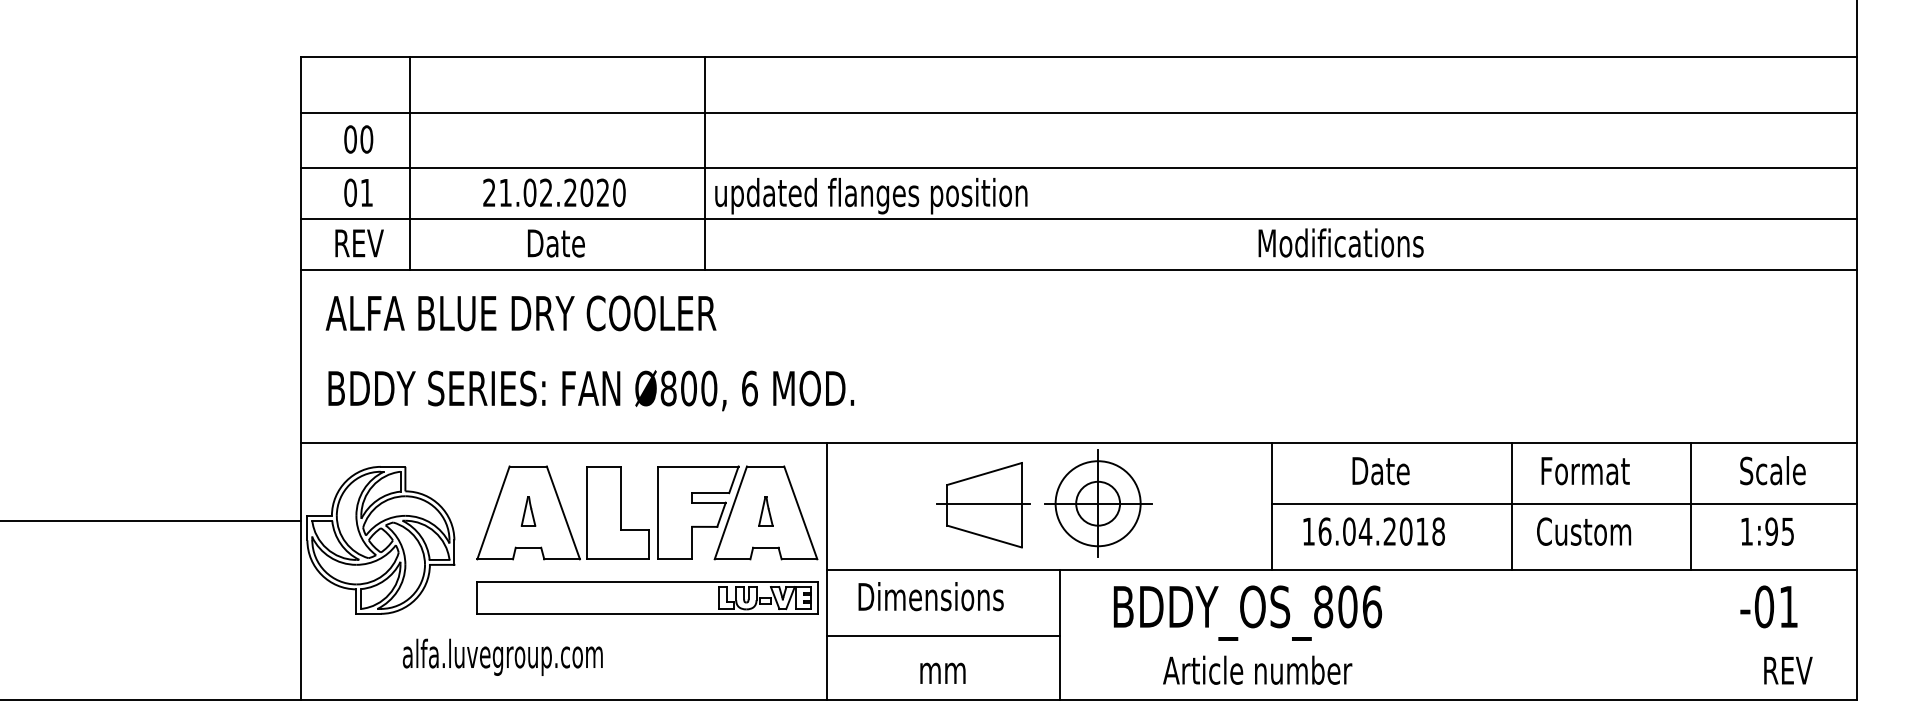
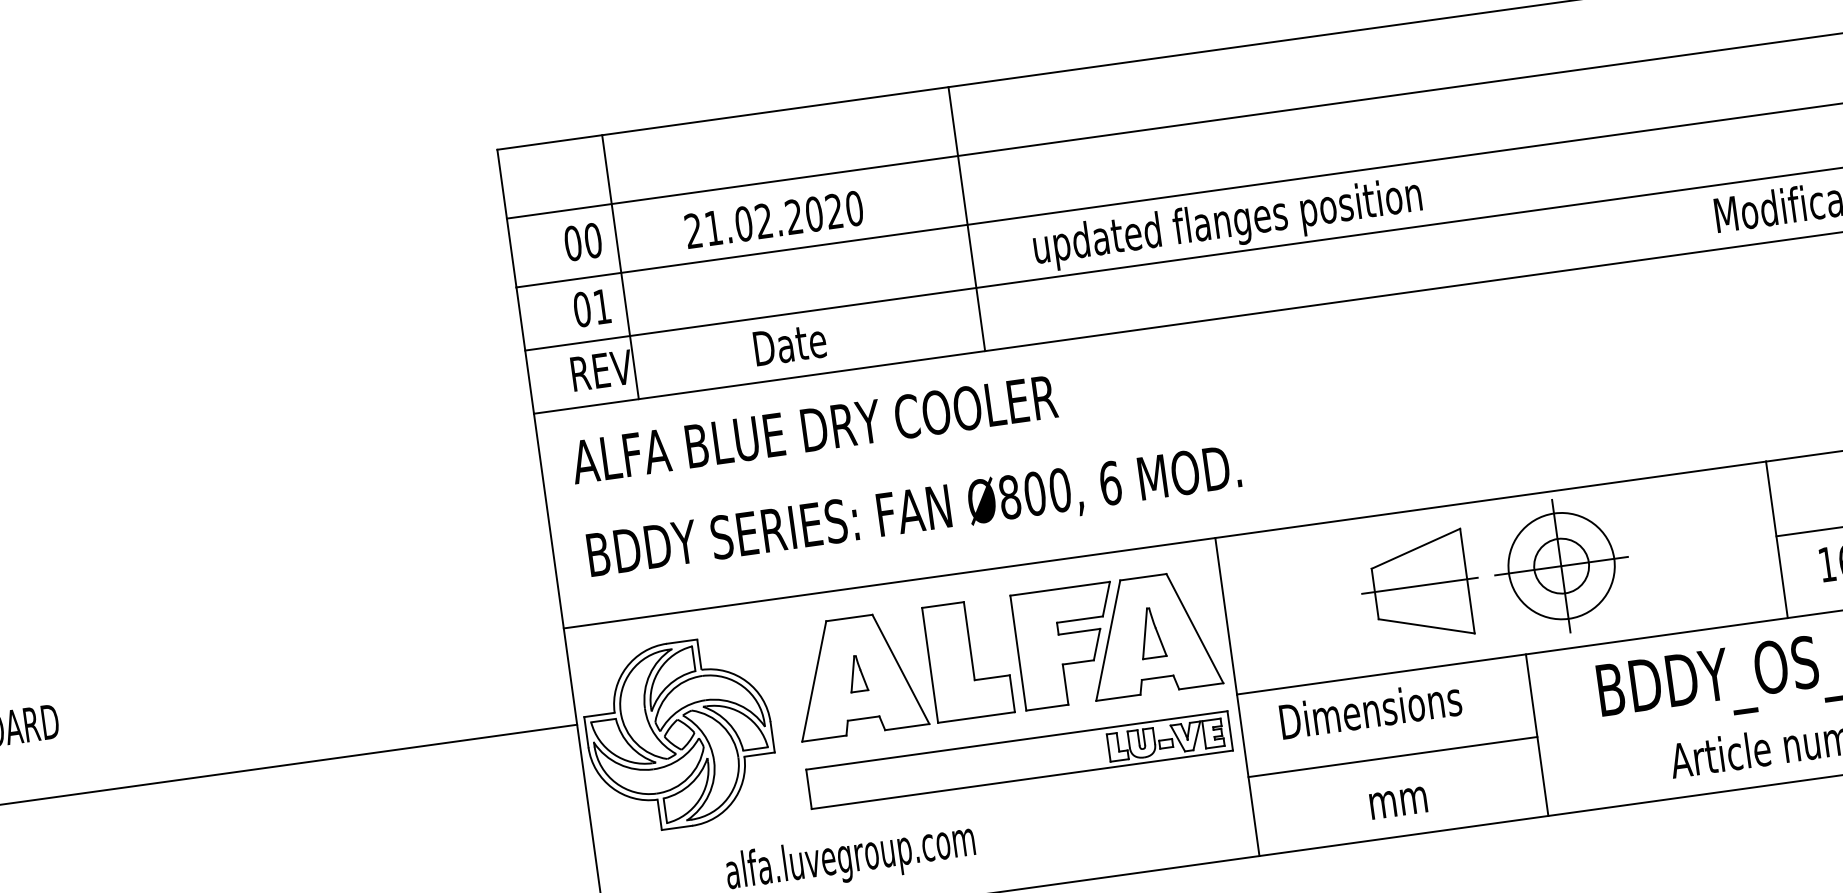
line: (409, 163) -> (620, 267), moved
line: (705, 163) -> (967, 219), moved
text: (554, 192) -> (774, 219), moved
text: (556, 243) -> (790, 344), moved
part: (765, 511) -> (1150, 632), size x1.4

